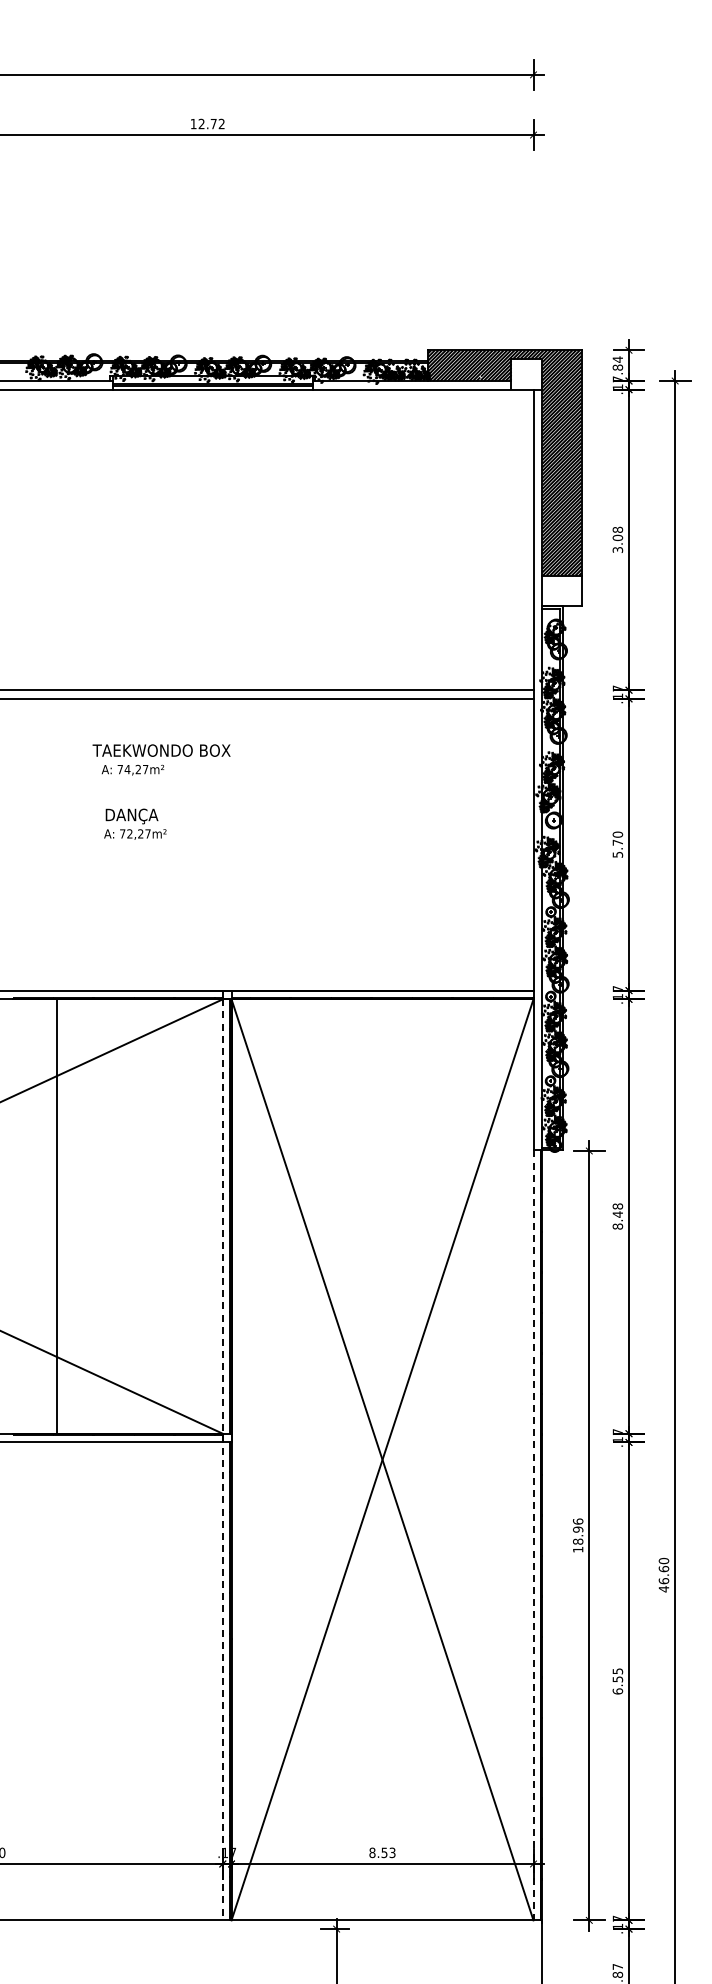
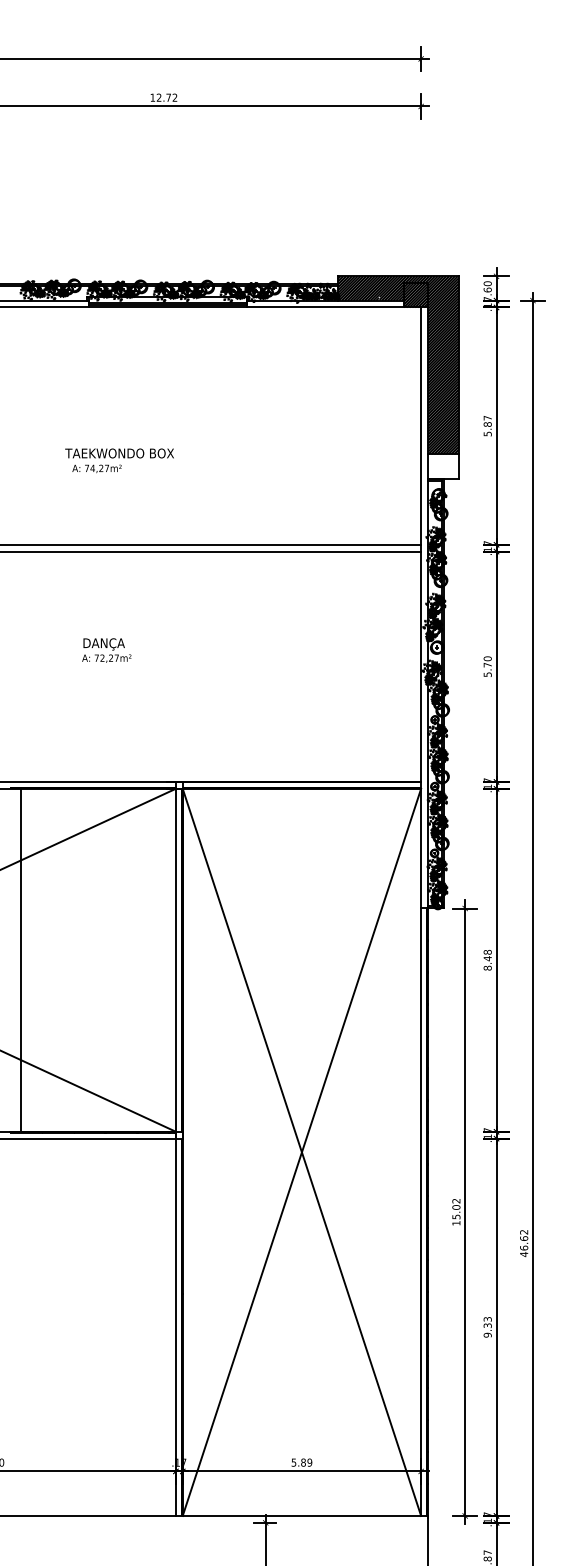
text: (617, 363) -> (487, 286), .84 -> .60
hatch: (526, 373) -> (415, 294), added
text: (617, 539) -> (487, 425), 3.08 -> 5.87
text: (161, 759) -> (119, 460), moved
line: (56, 1216) -> (20, 960), moved
line: (222, 1459) -> (175, 1152), dashed -> solid
text: (578, 1531) -> (456, 1208), 18.96 -> 15.02
line: (533, 1535) -> (421, 1212), dashed -> solid
text: (663, 1560) -> (523, 1231), 46.60 -> 46.62
text: (617, 1681) -> (487, 1327), 6.55 -> 9.33
text: (382, 1852) -> (301, 1462), 8.53 -> 5.89

